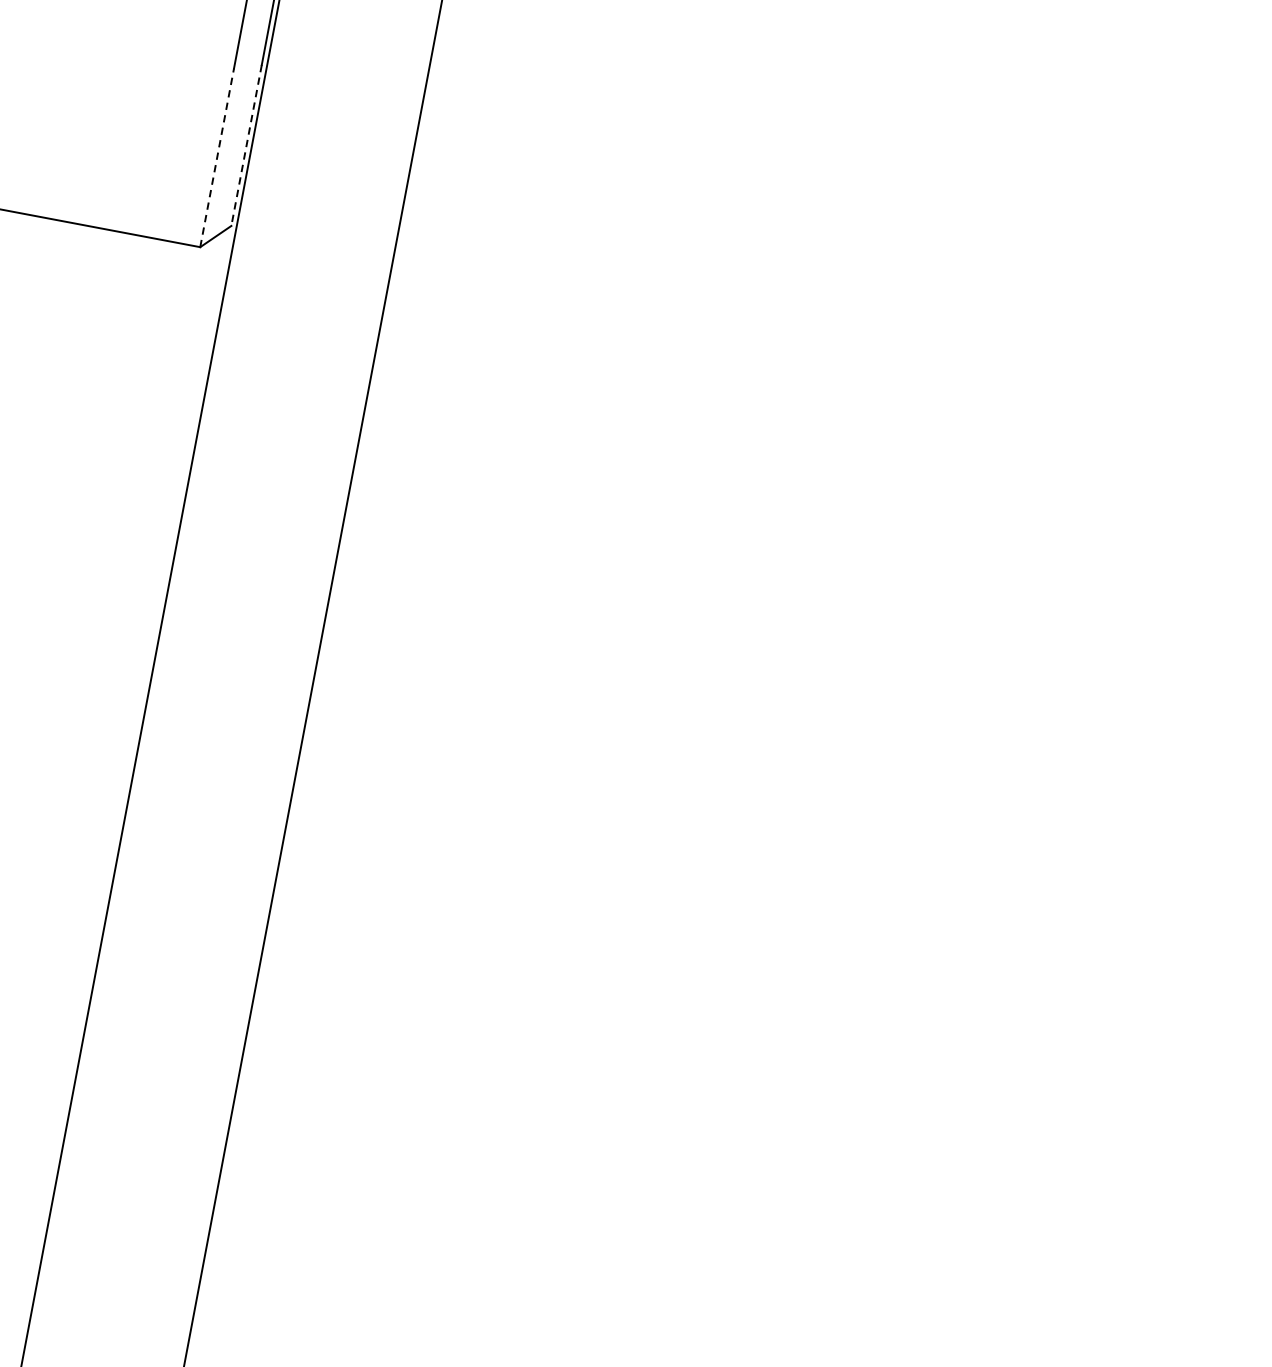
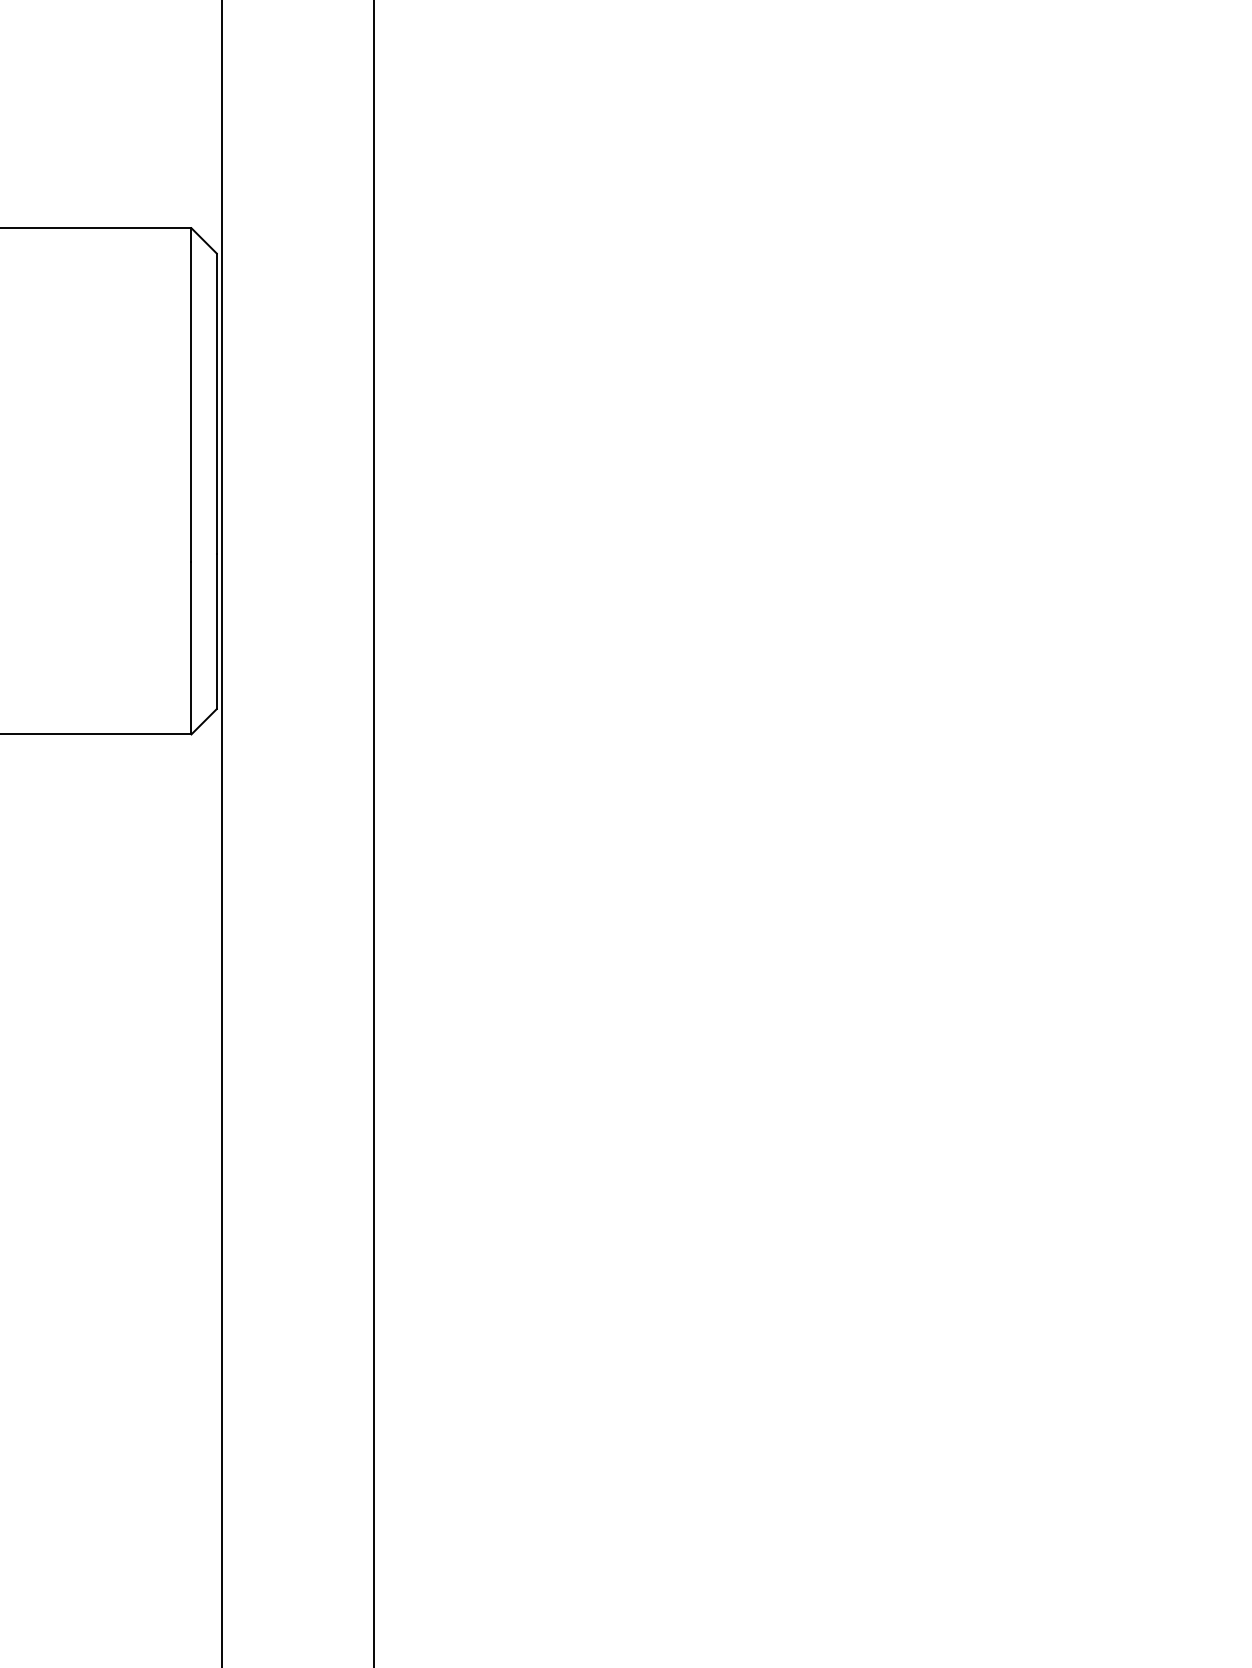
line: (246, 145) -> (216, 631), dashed -> solid
line: (217, 157) -> (191, 647), dashed -> solid

